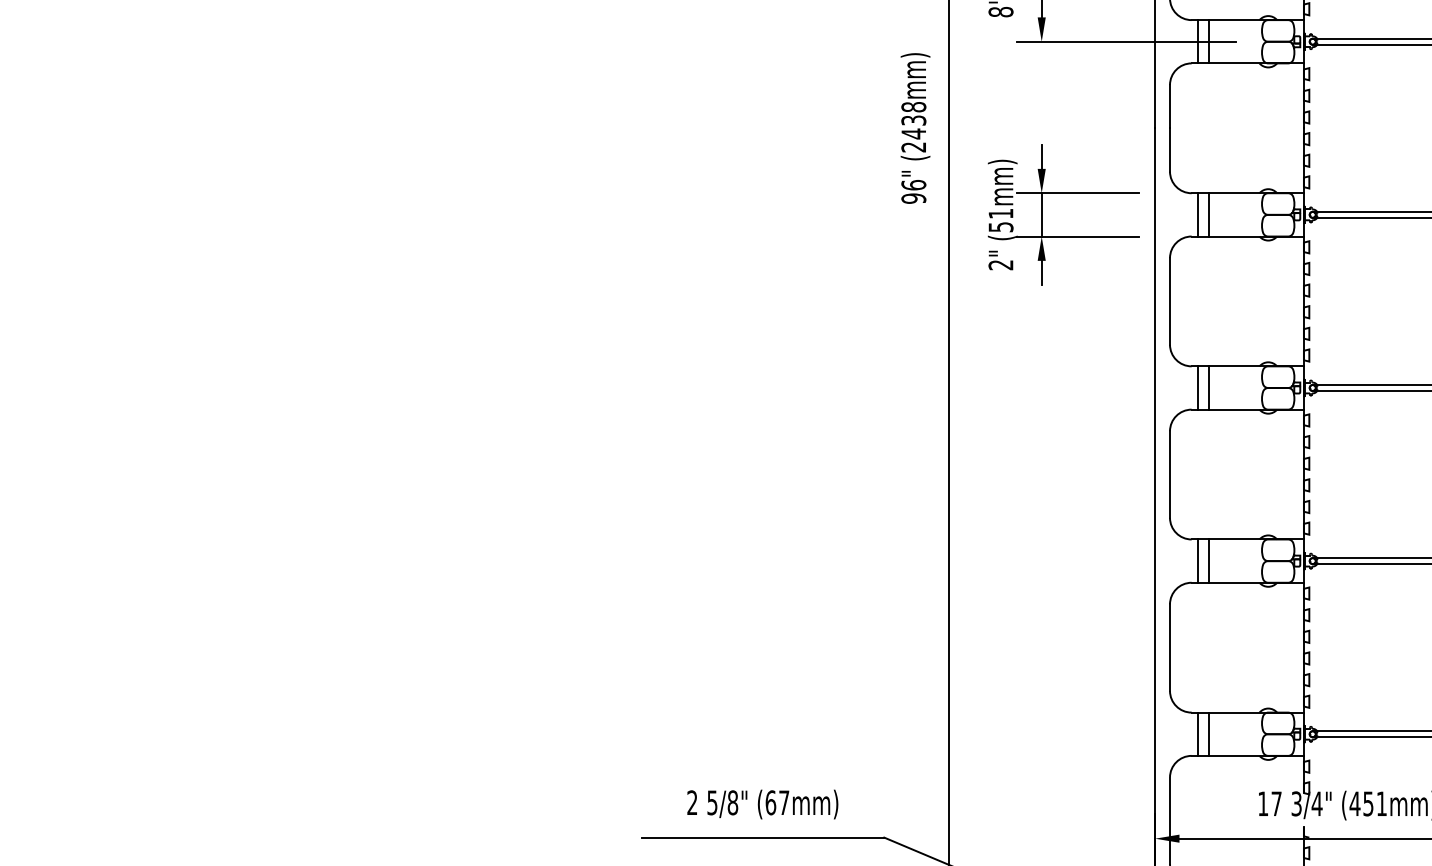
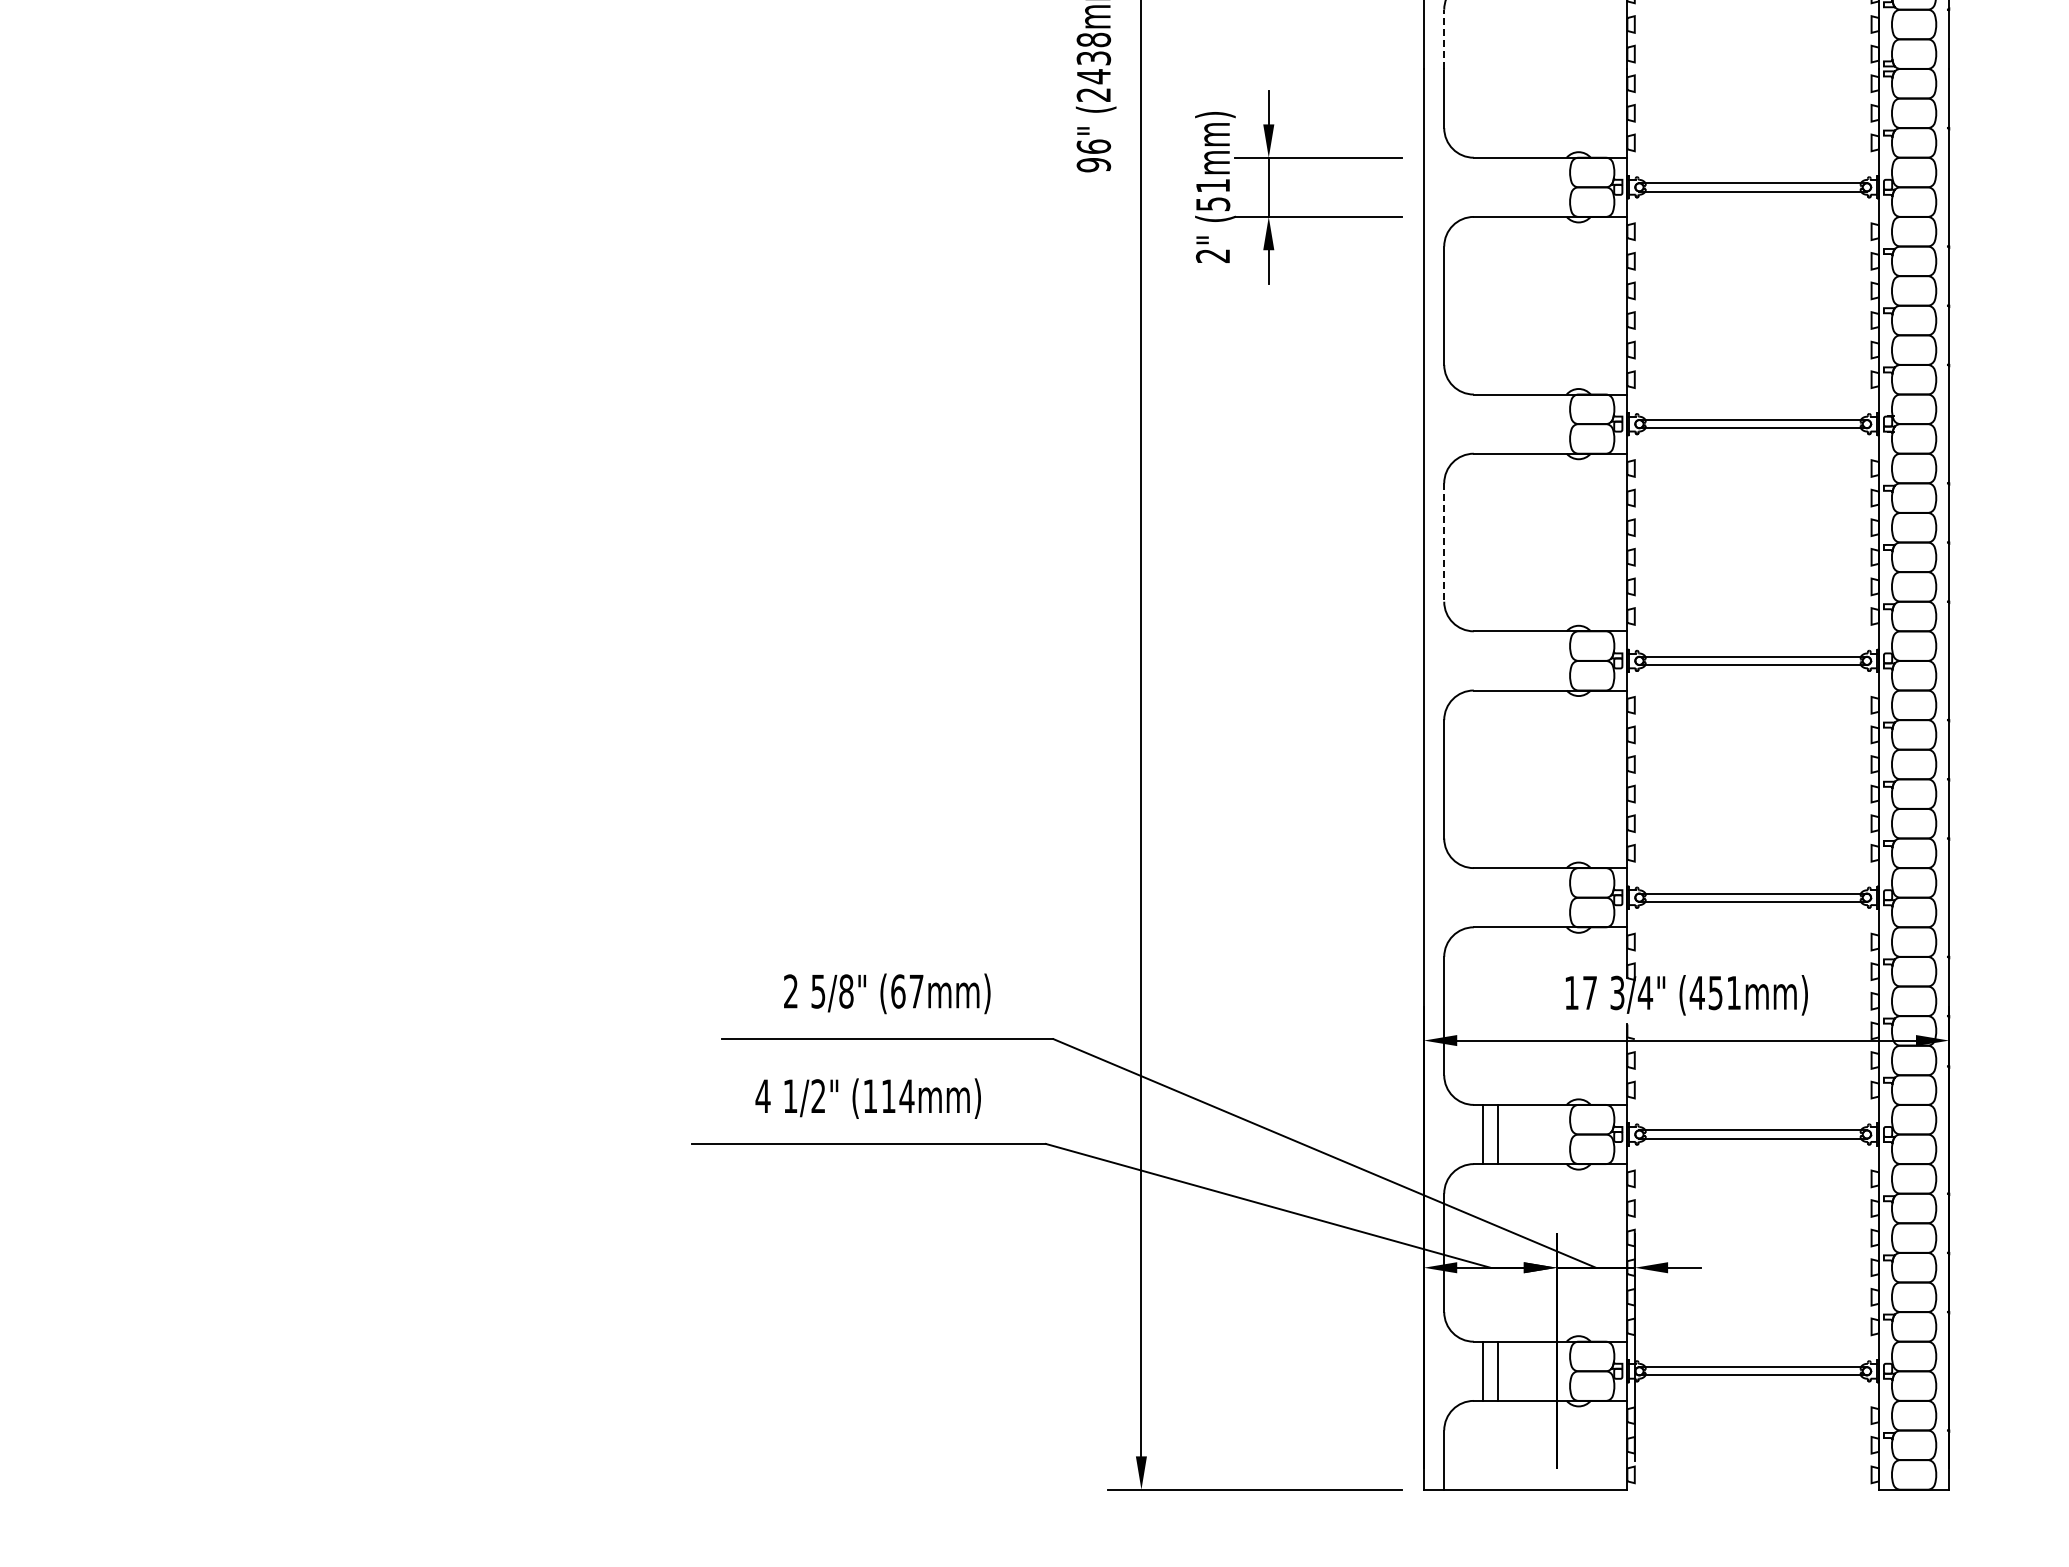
line: (1170, 106) -> (1444, 39), solid -> dashed
line: (1198, 214) -> (1483, 186), removed
line: (1208, 214) -> (1497, 186), removed
line: (1198, 387) -> (1483, 423), removed
line: (1208, 387) -> (1497, 423), removed
line: (1170, 475) -> (1444, 543), solid -> dashed
line: (1198, 560) -> (1483, 660), removed
line: (1208, 560) -> (1497, 660), removed
line: (1198, 734) -> (1483, 897), removed
line: (1208, 734) -> (1497, 897), removed

